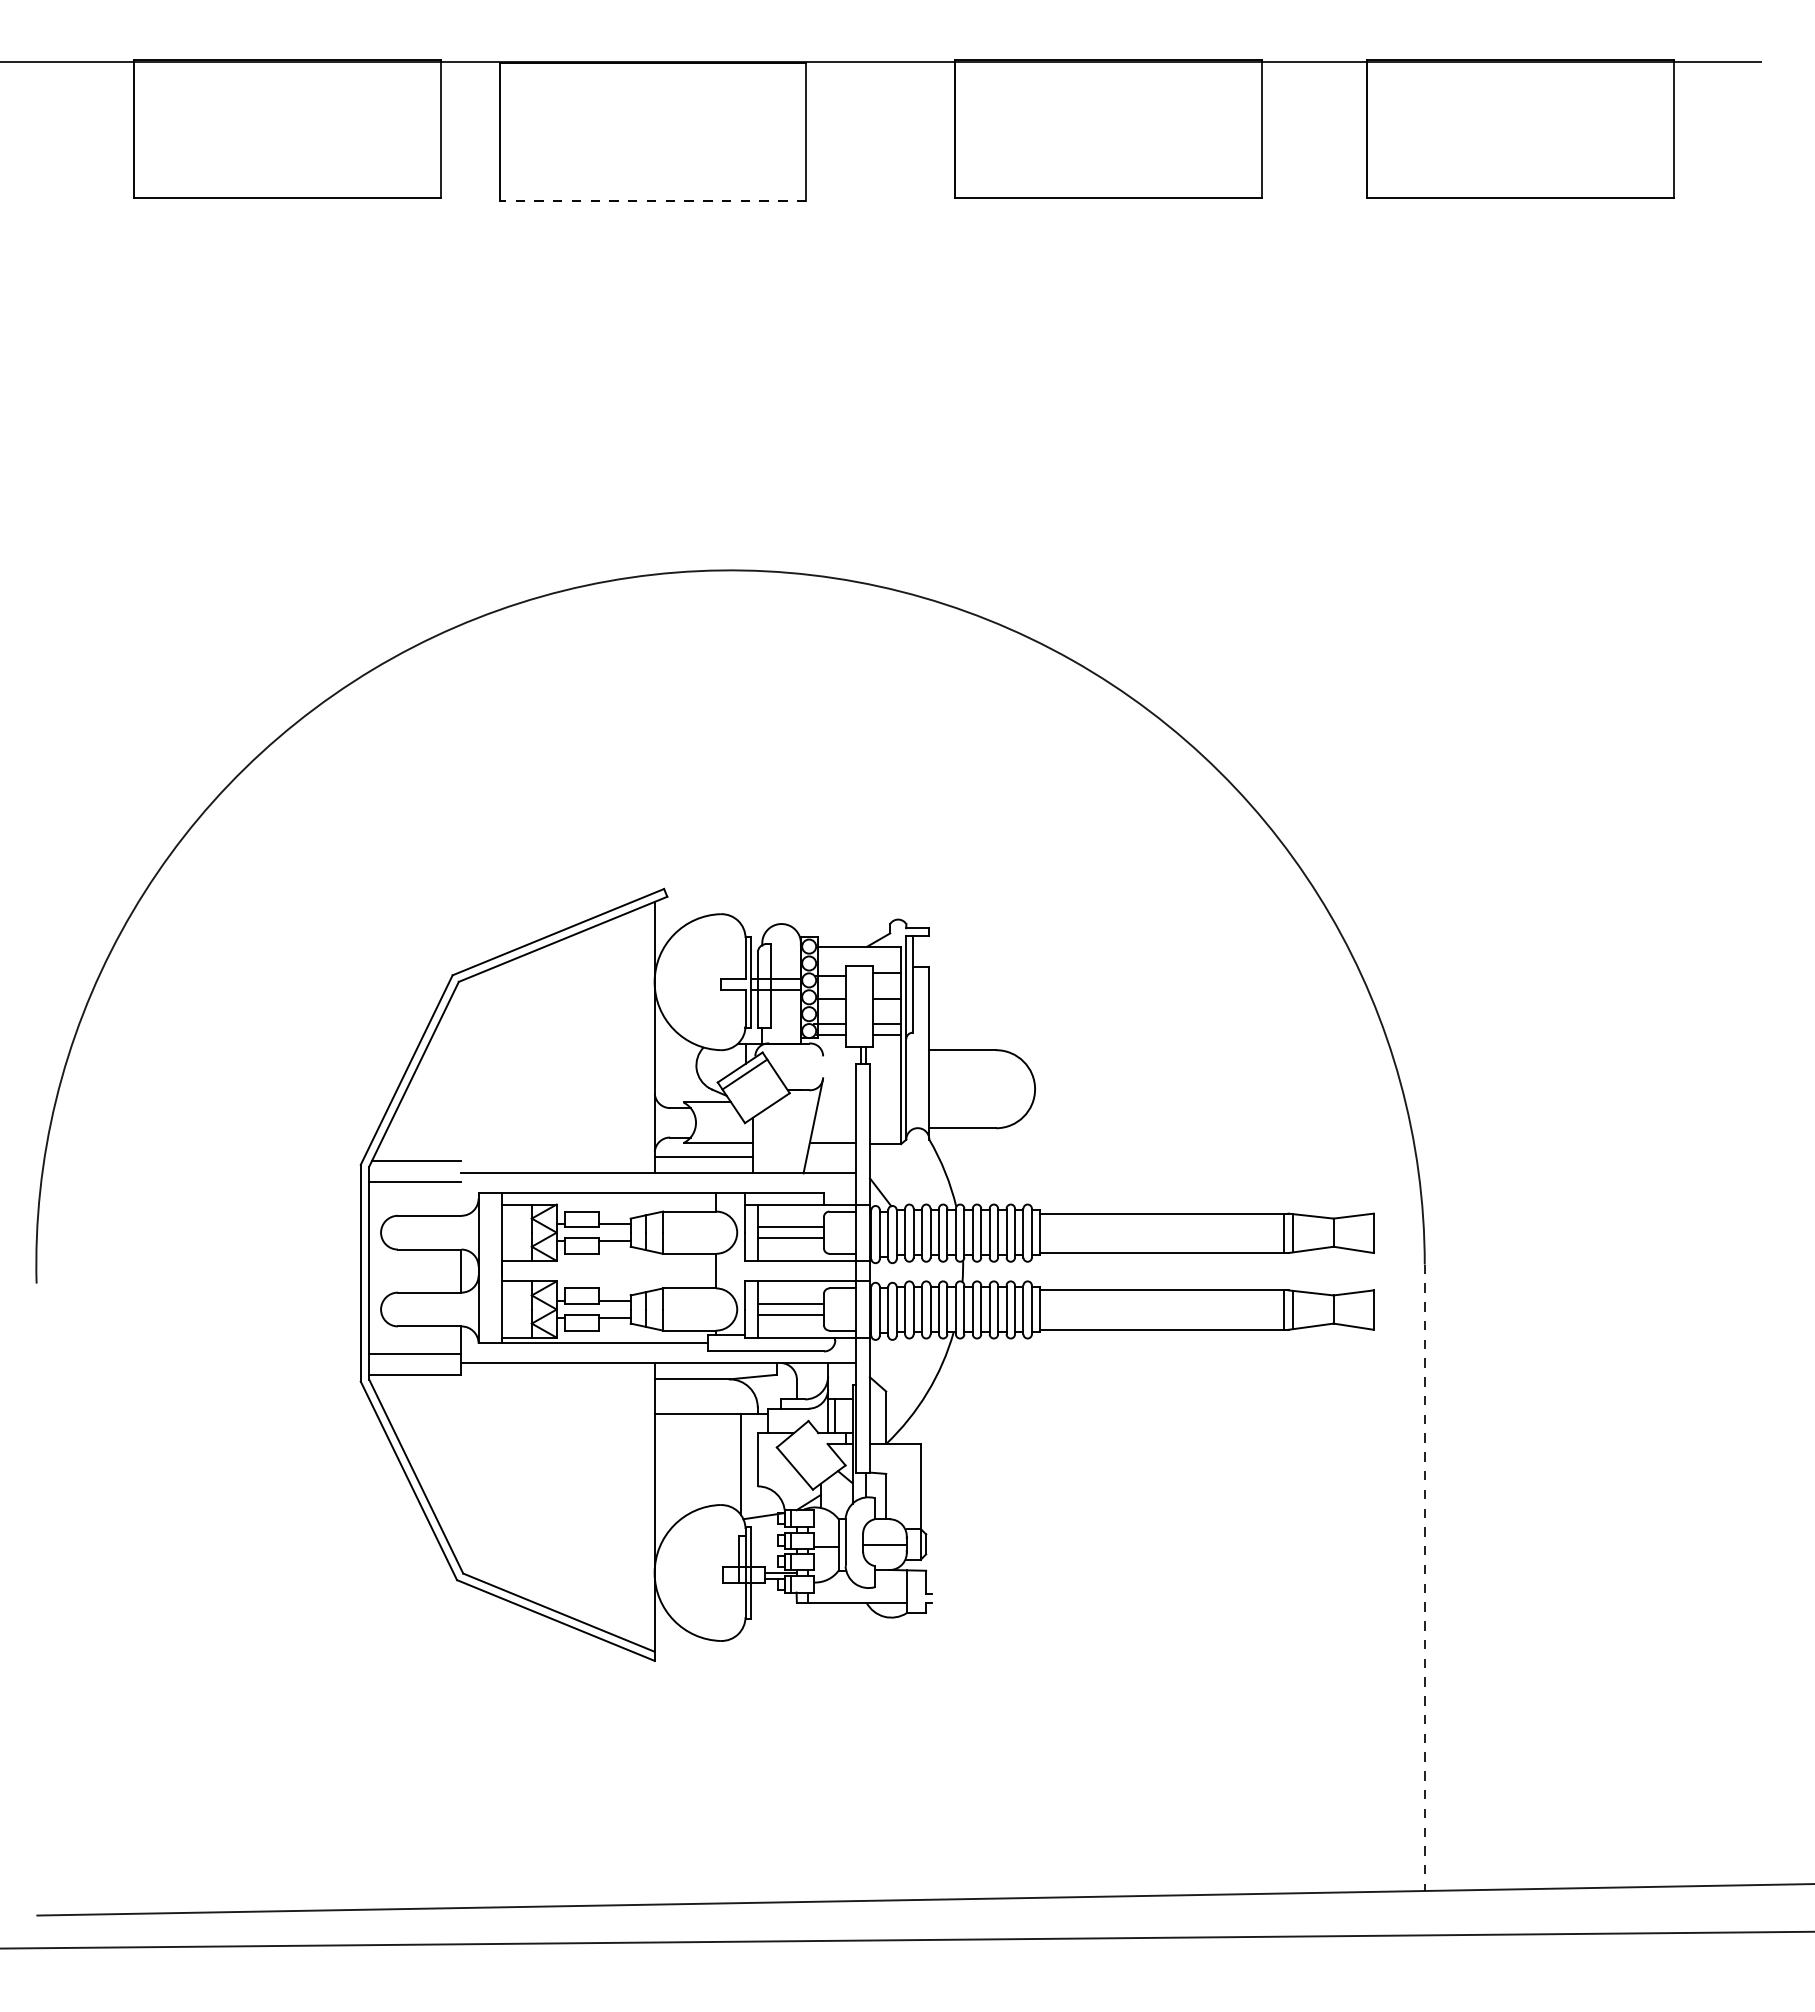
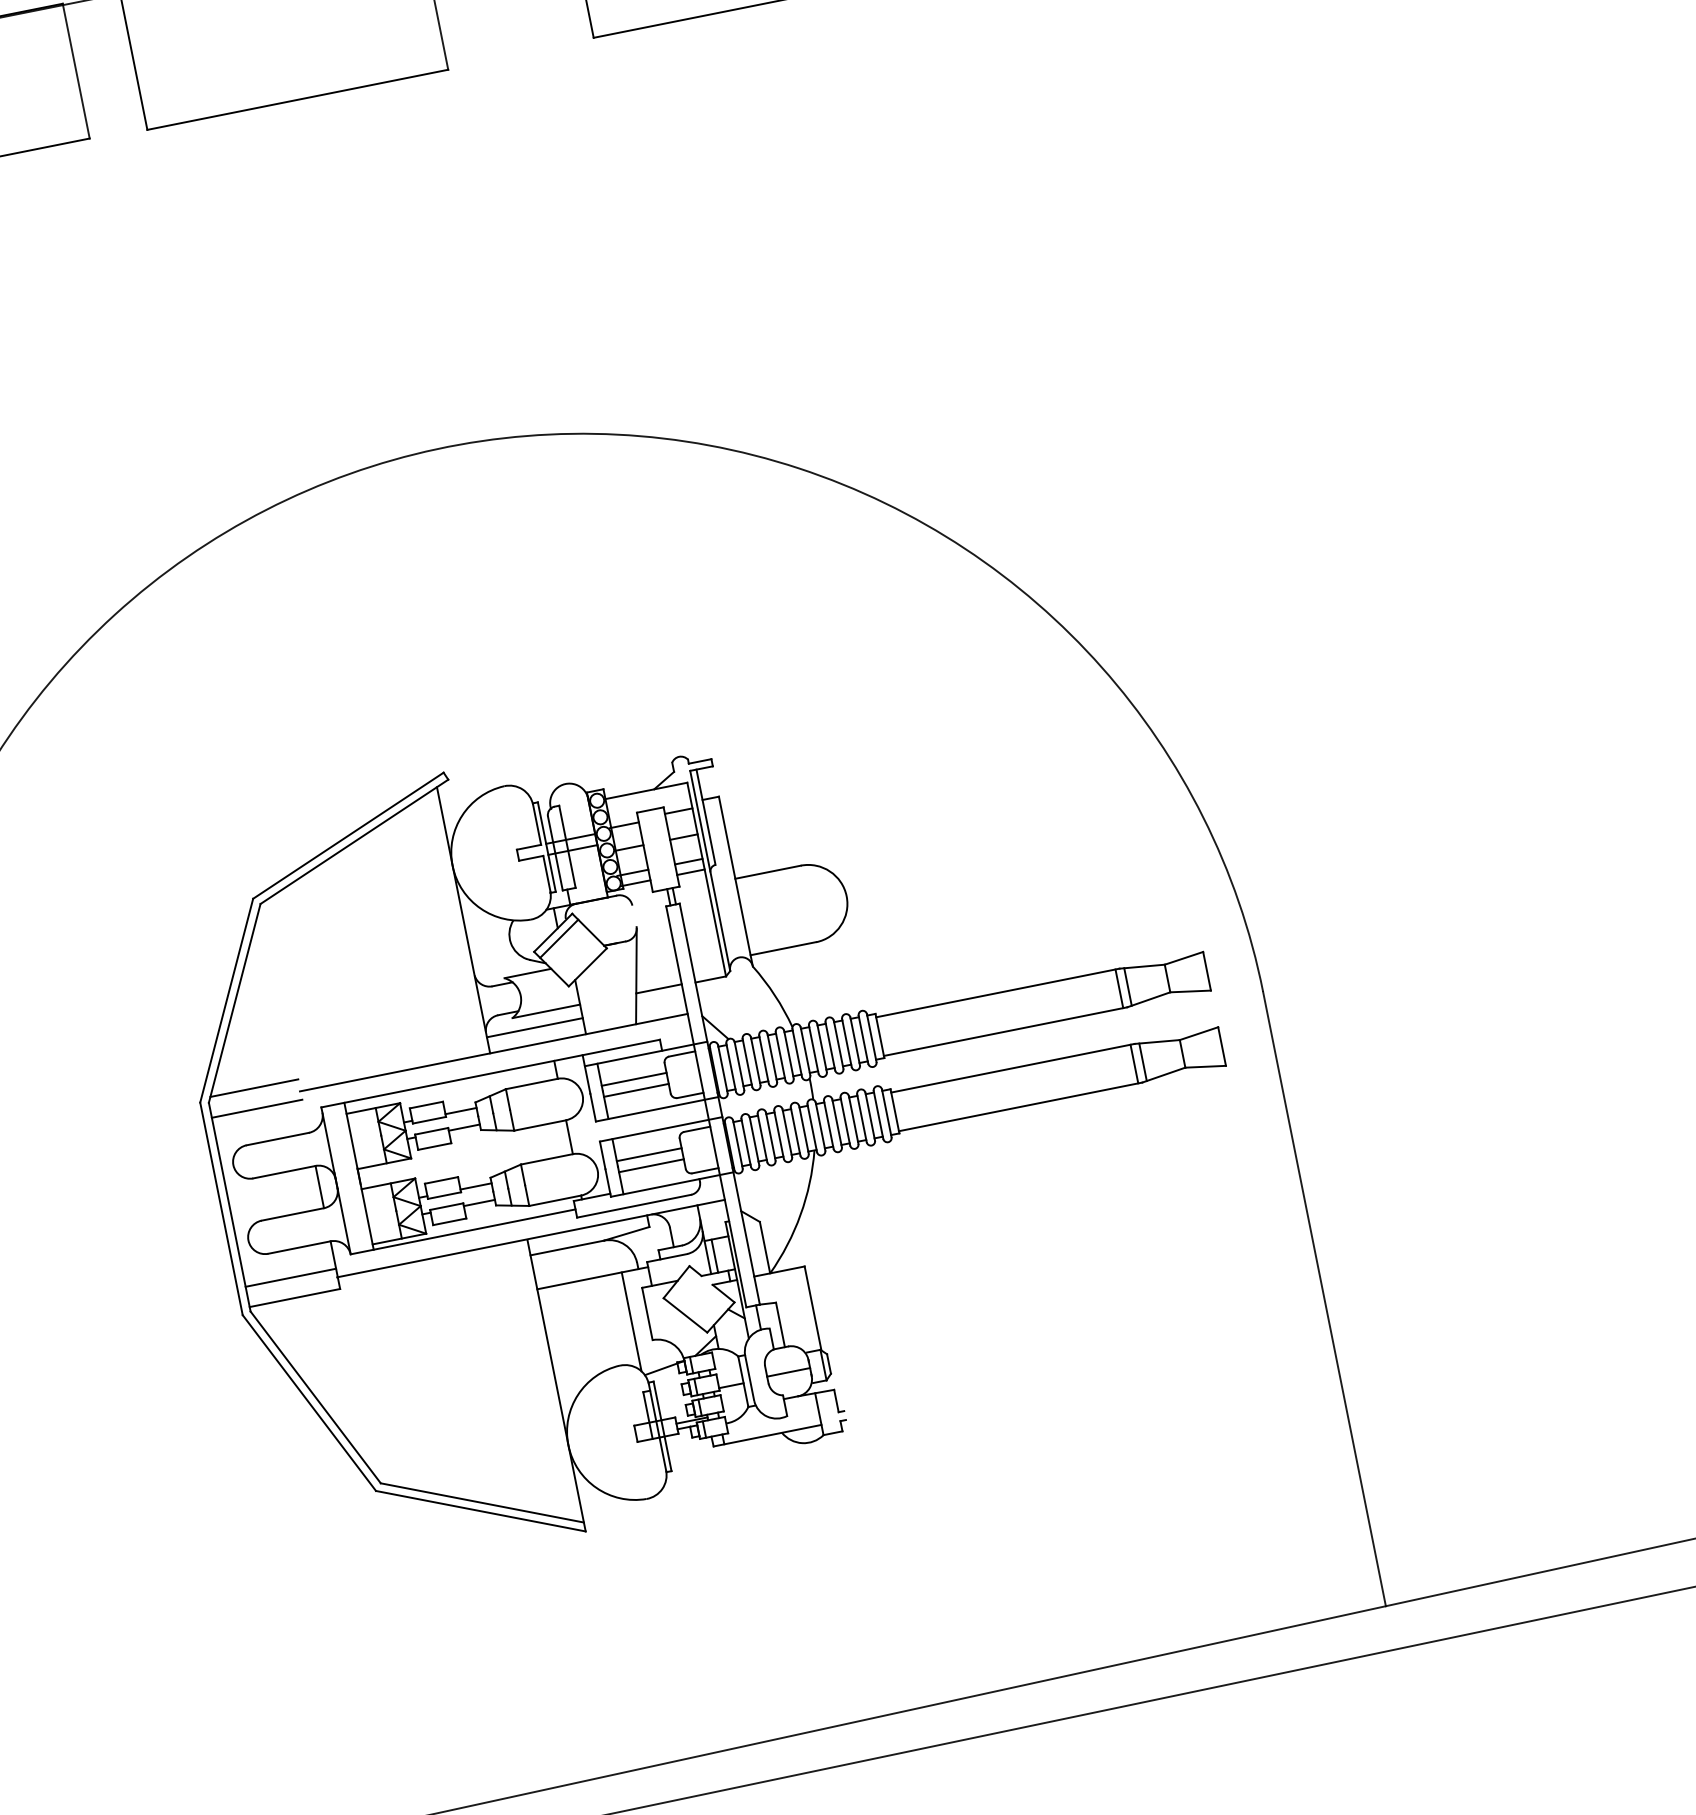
line: (652, 200) -> (297, 99), dashed -> solid
line: (1424, 1578) -> (1324, 1299), dashed -> solid

